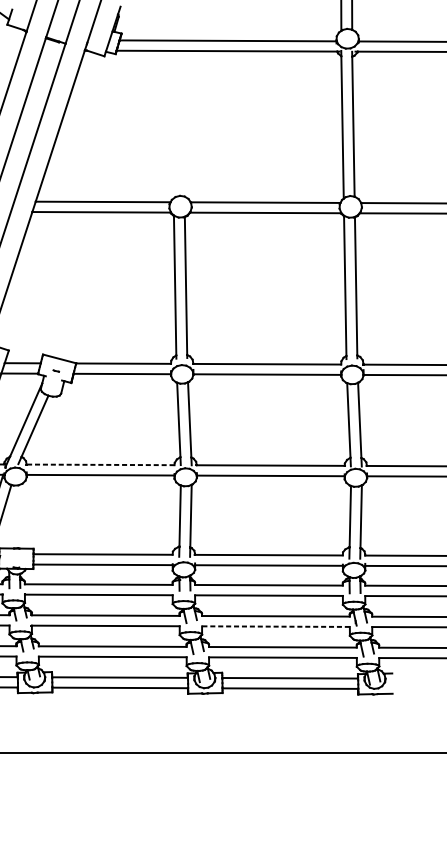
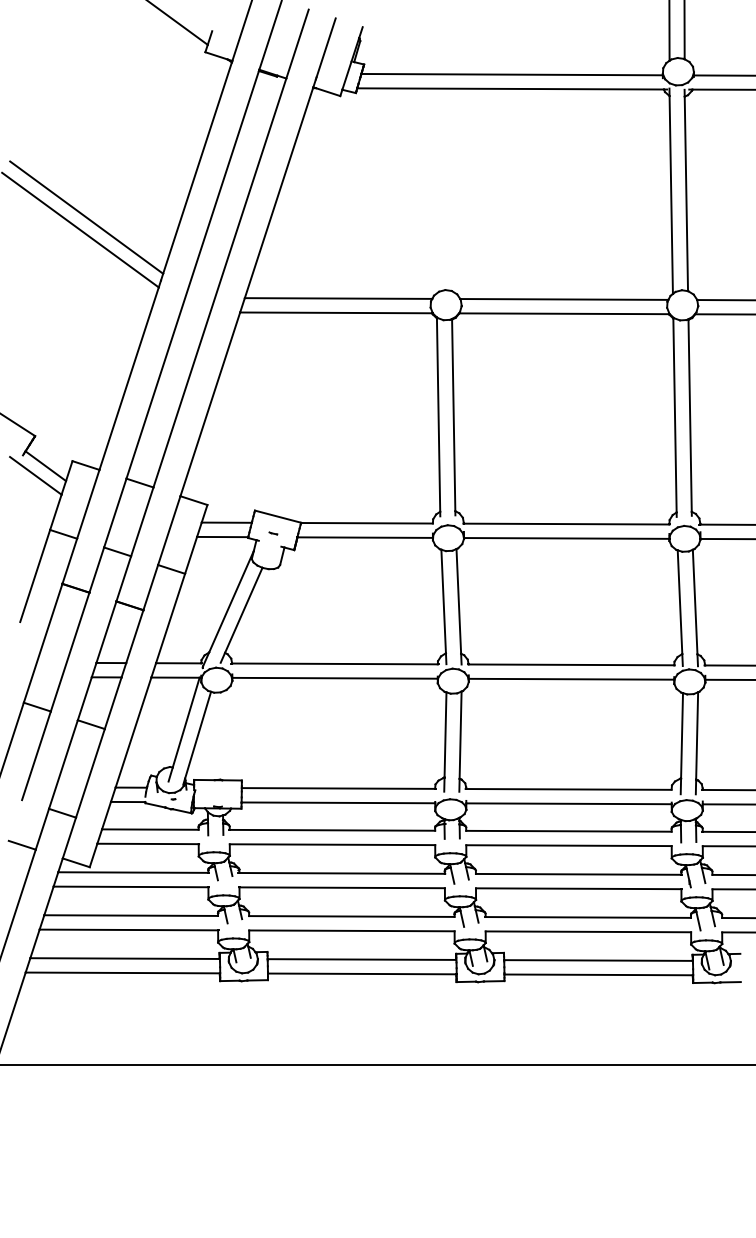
line: (100, 464) -> (334, 663), dashed -> solid
line: (275, 626) -> (578, 888), dashed -> solid

